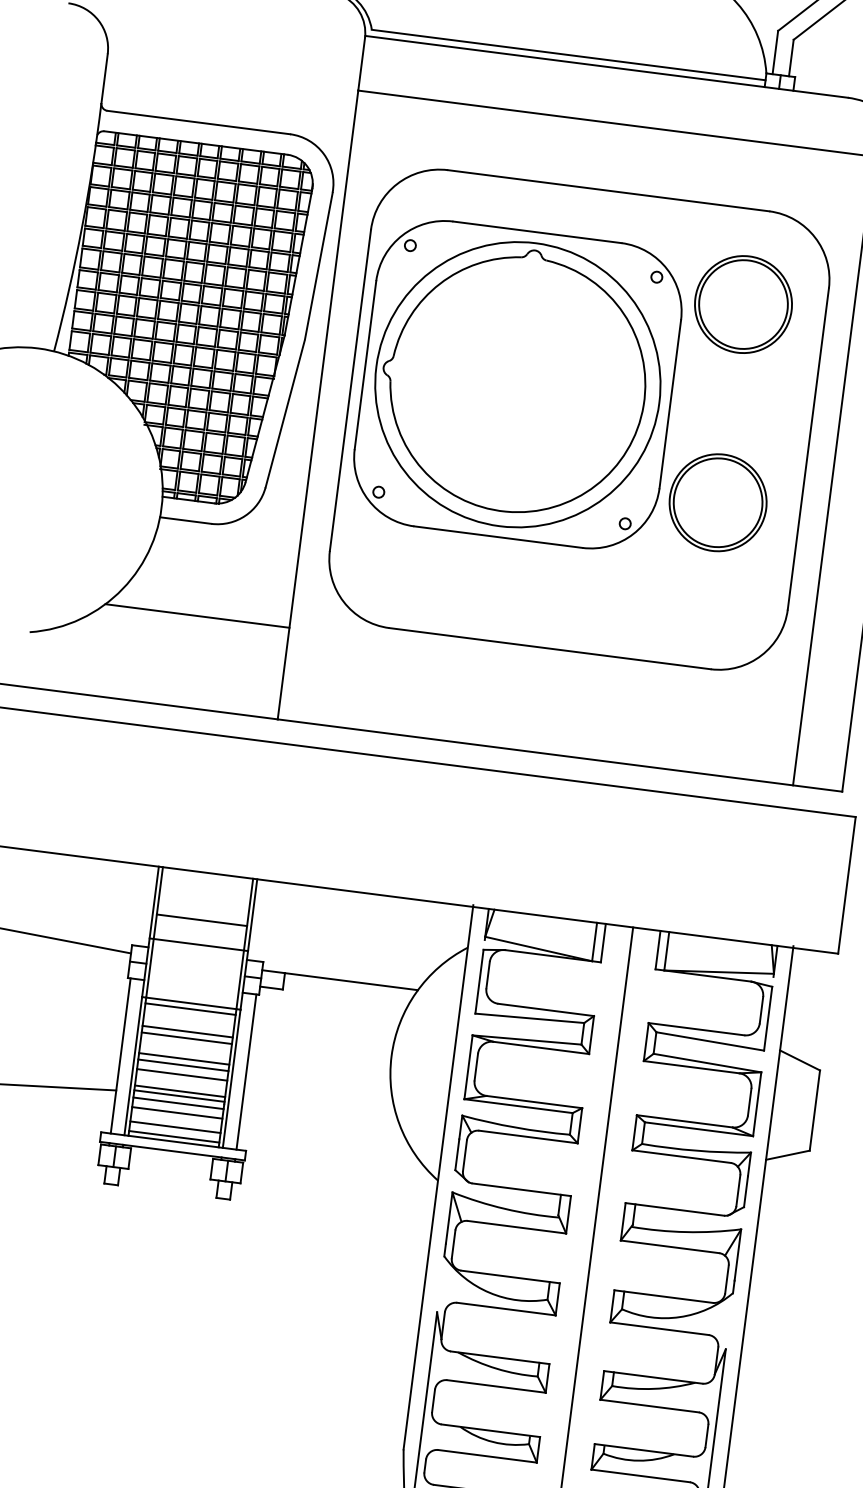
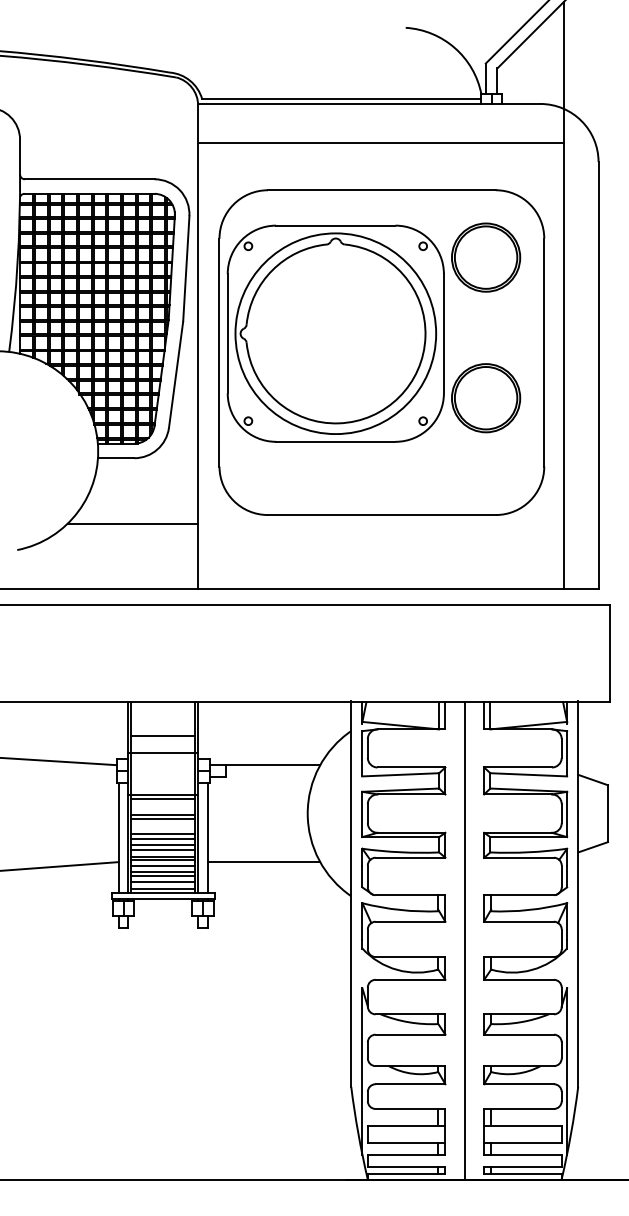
line: (181, 1080) -> (163, 849), added
line: (177, 1117) -> (163, 875), added
line: (320, 1117) -> (263, 862), added

